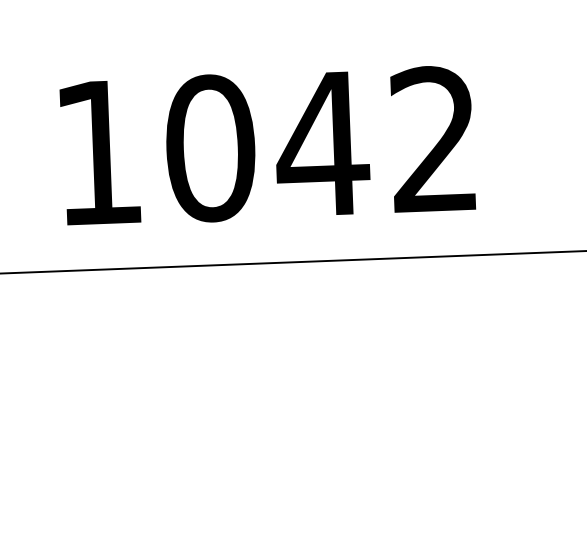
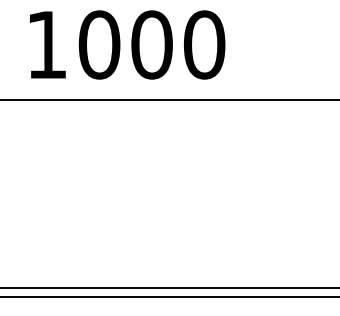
text: (376, 140) -> (177, 44), 1042 -> 1000

